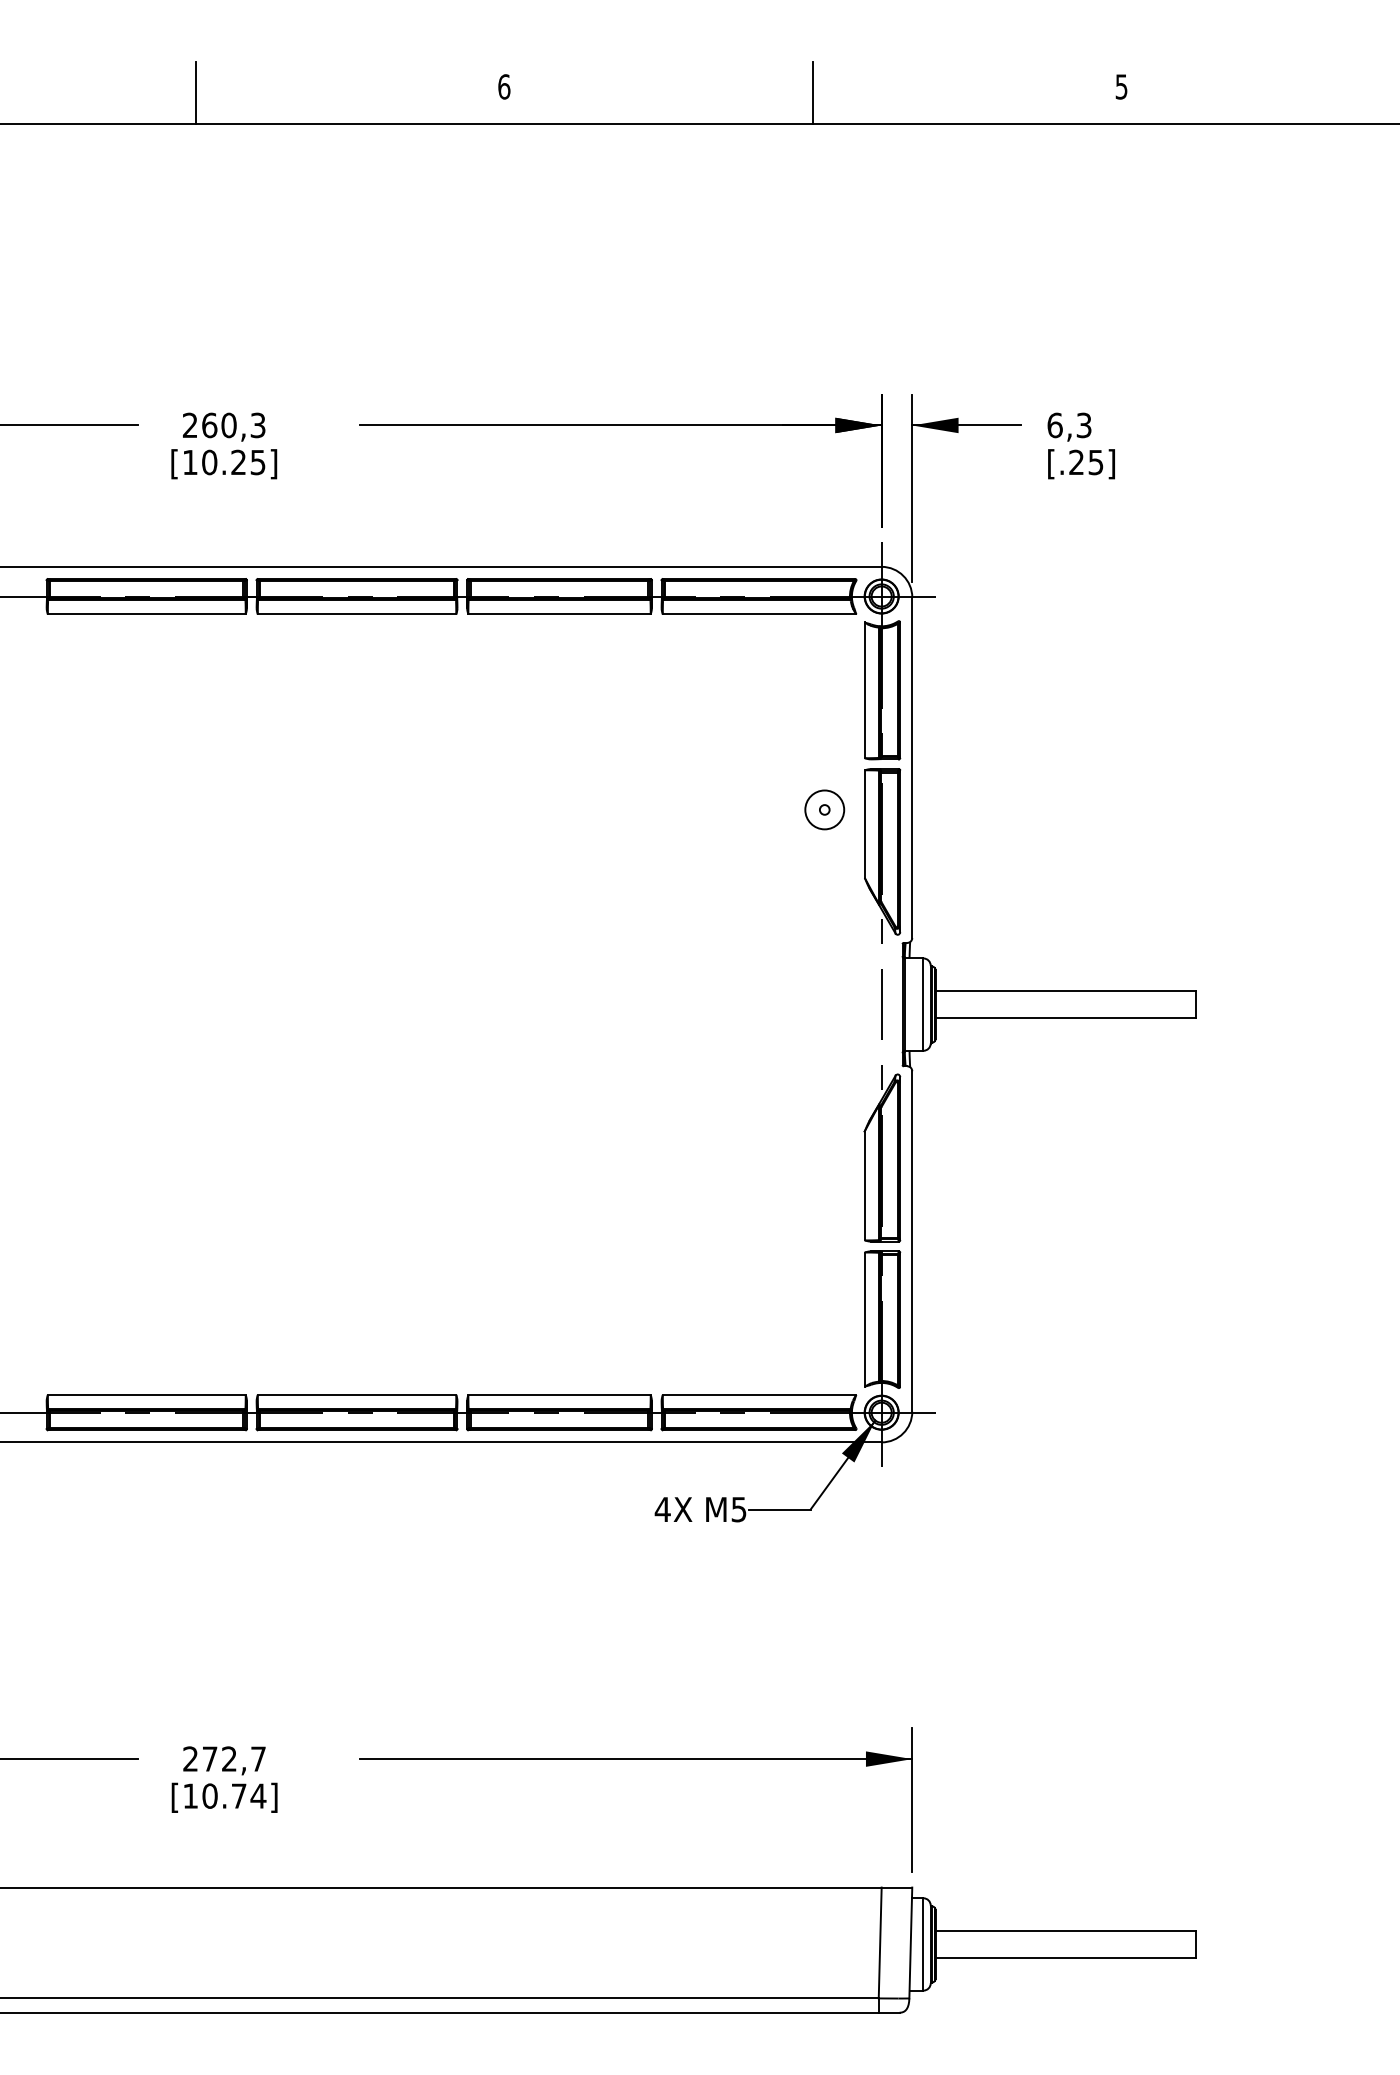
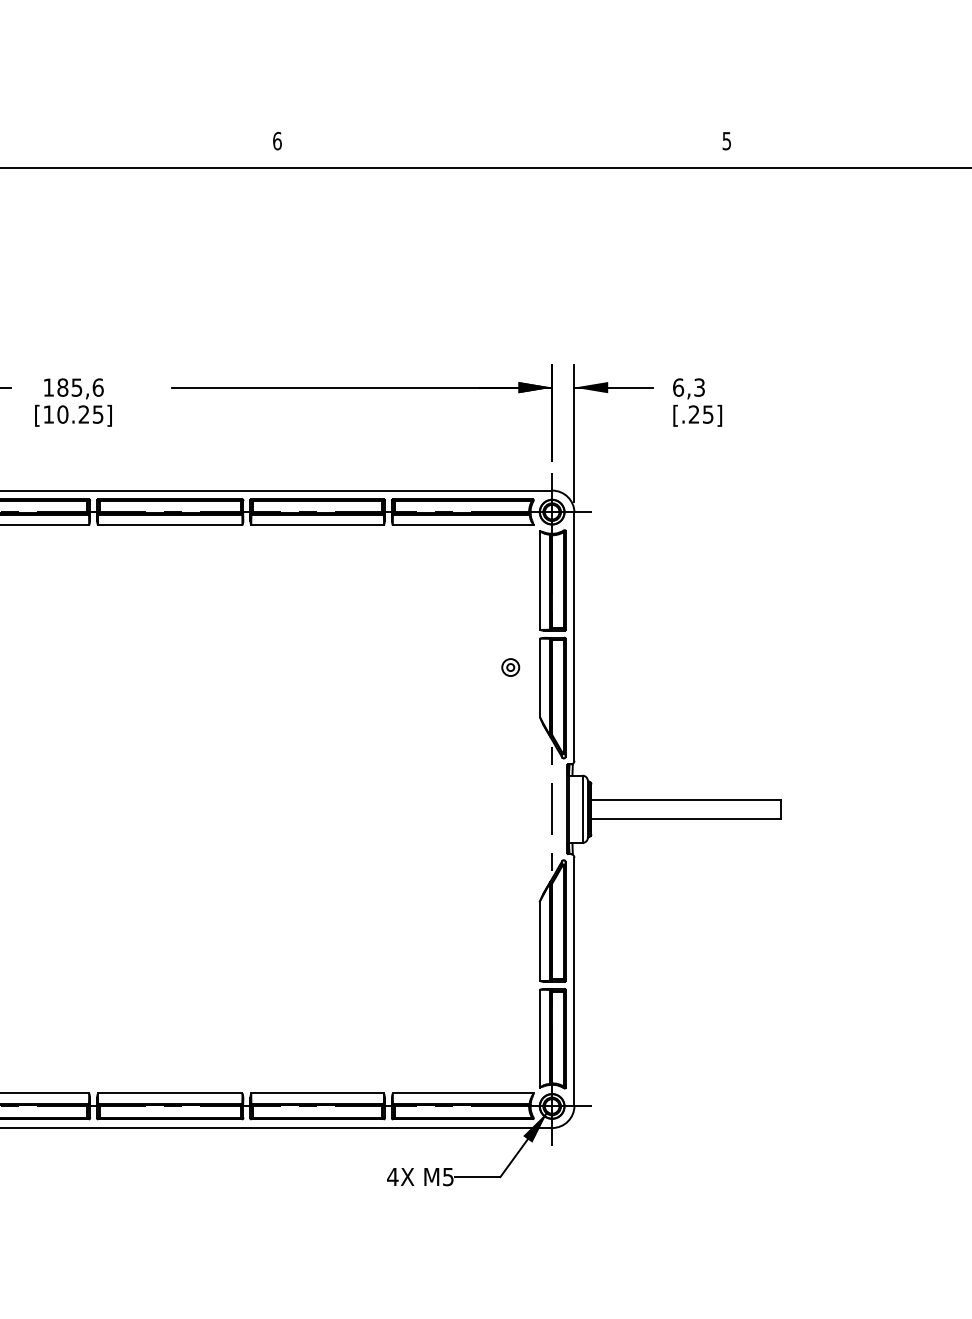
line: (195, 92) -> (52, 145), removed
line: (813, 92) -> (502, 145), removed
text: (224, 425) -> (73, 387), 260,3 -> 185,6
circle: (824, 809) -> (510, 667), size x0.6

